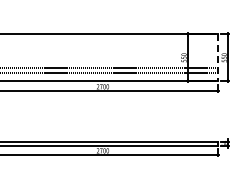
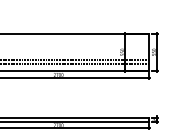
line: (217, 58) -> (148, 52), dashed -> solid

